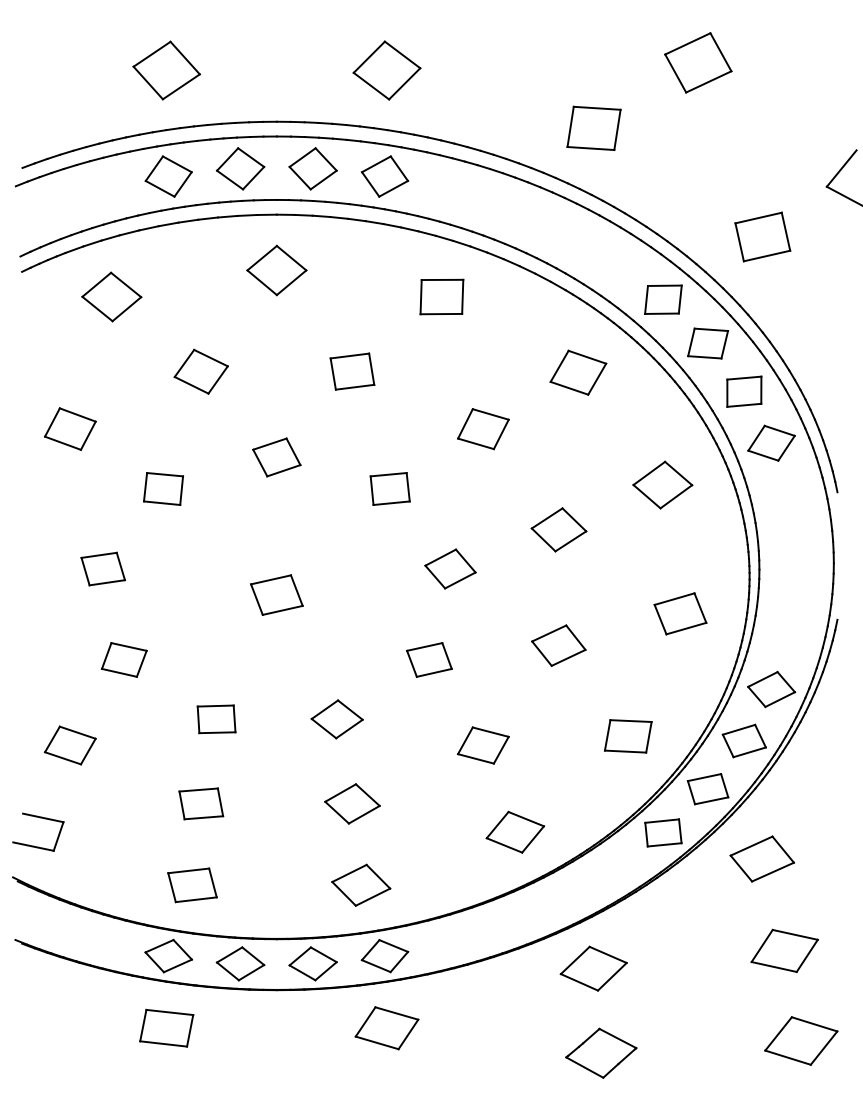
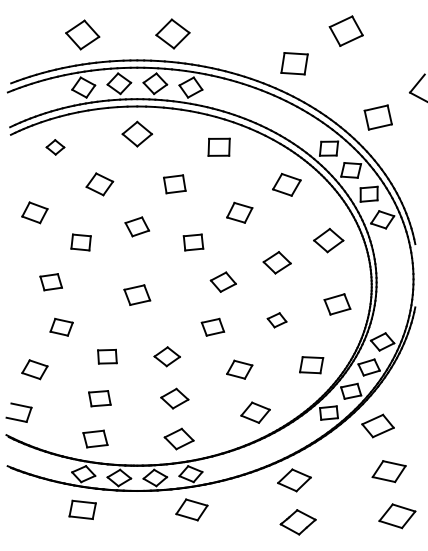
part: (386, 69) -> (172, 33), moved
part: (111, 297) -> (55, 147), size x0.6
part: (557, 646) -> (276, 320), size x0.7

